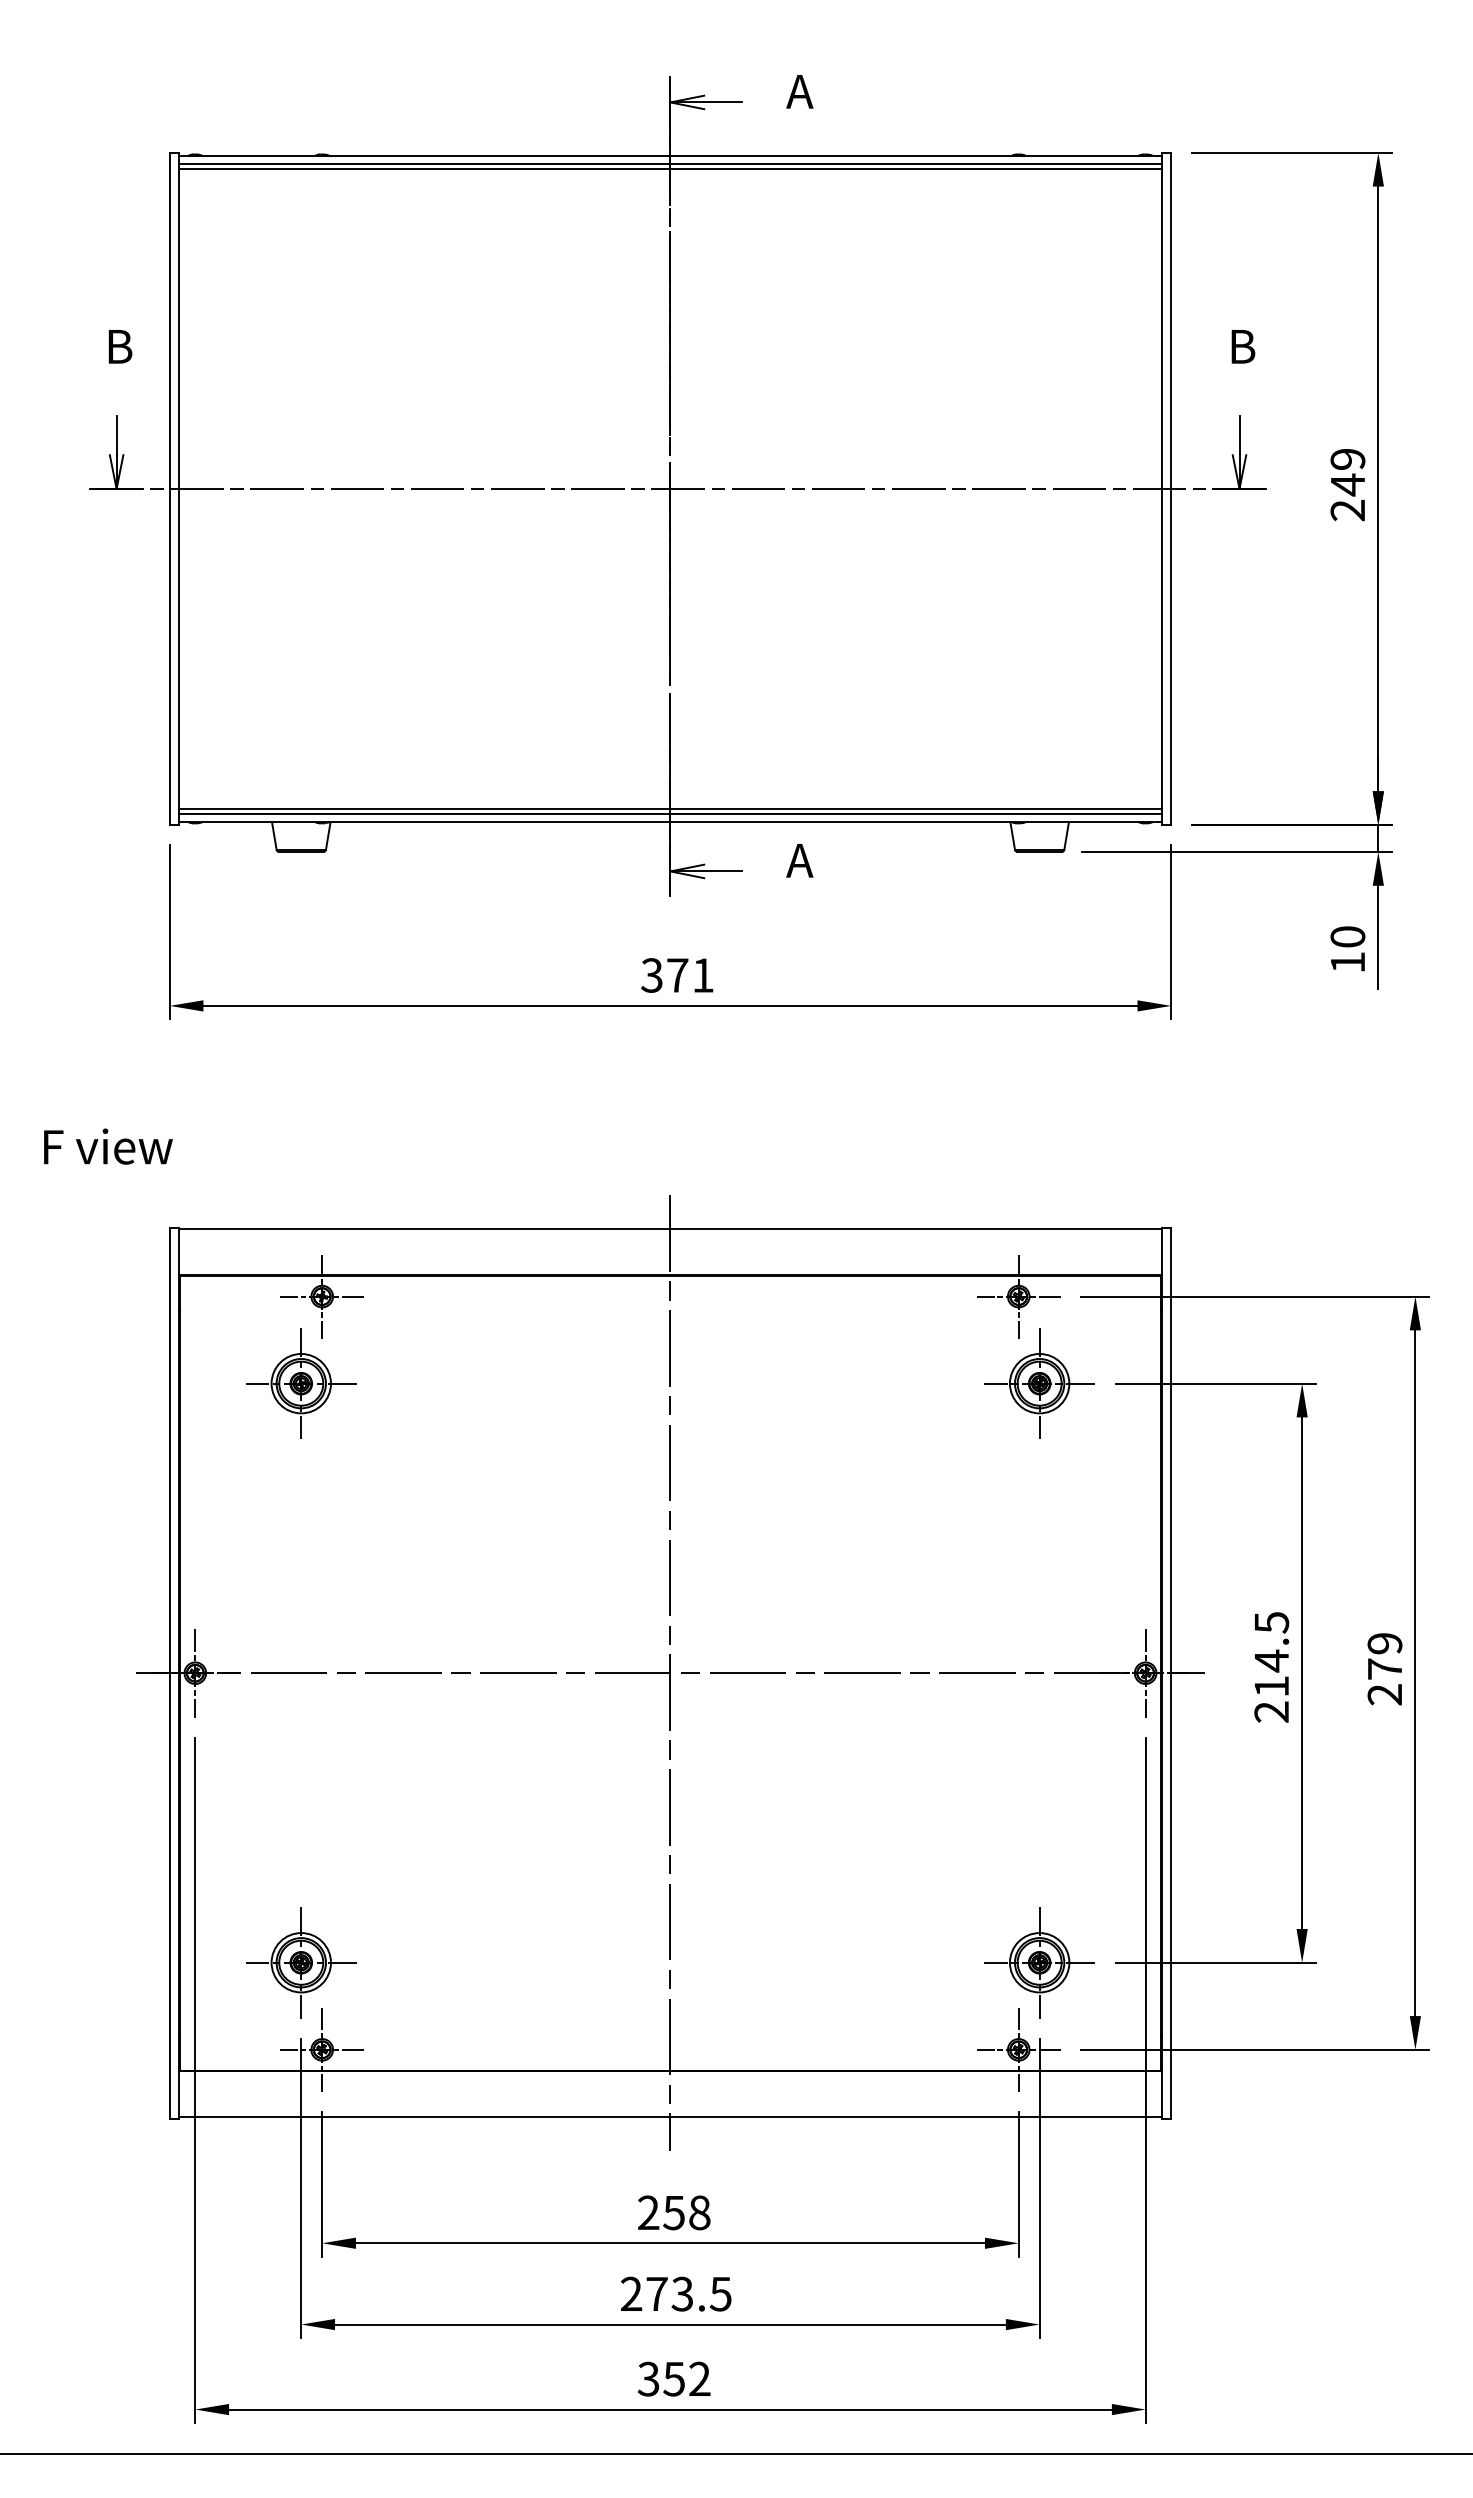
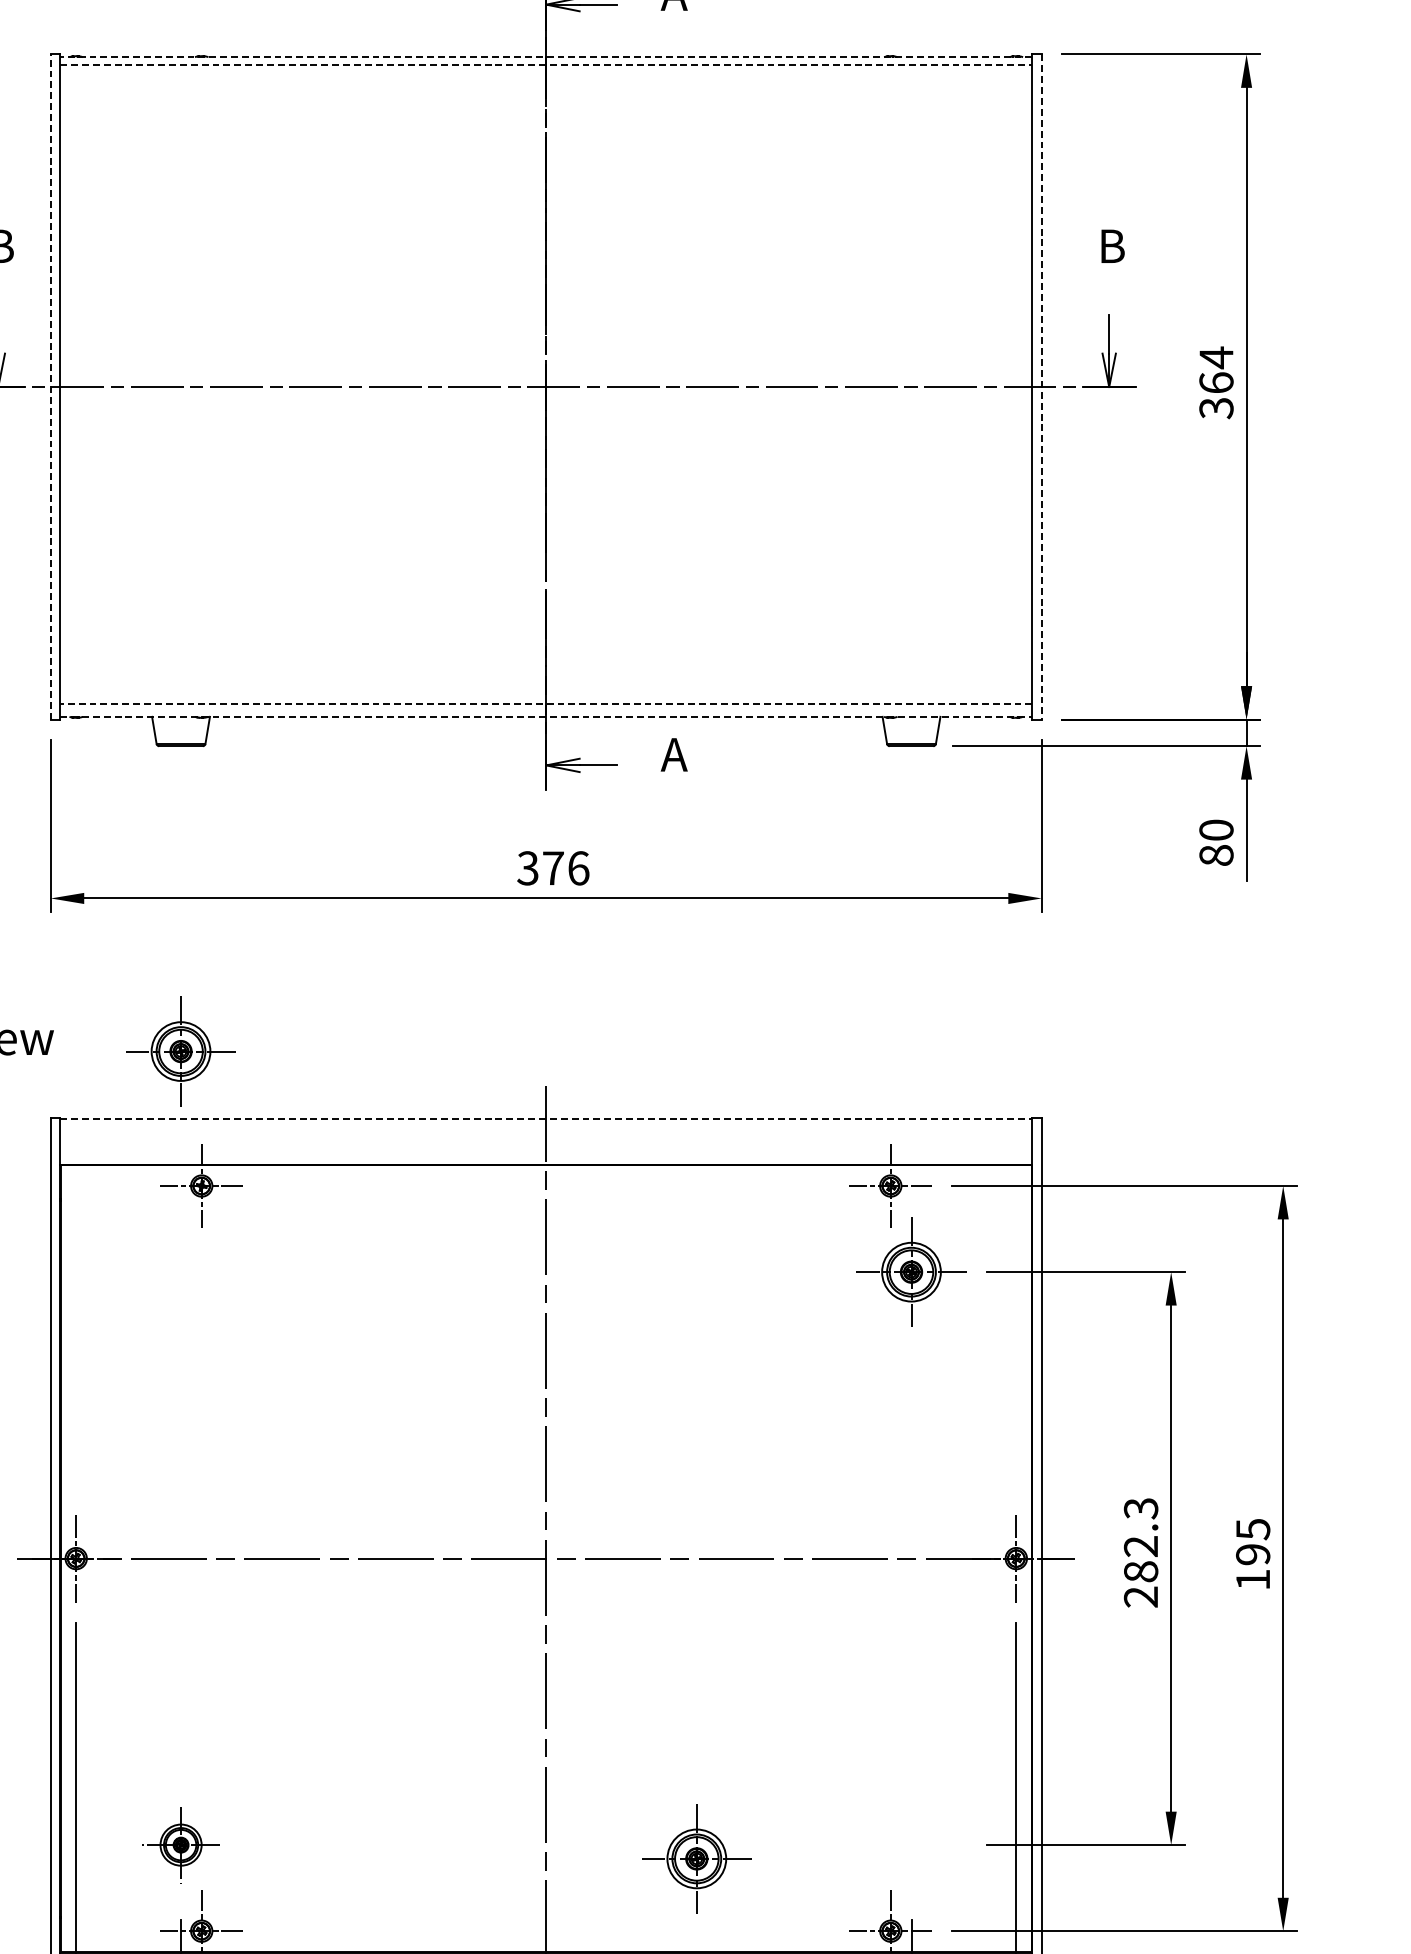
line: (669, 155) -> (545, 57), solid -> dashed
line: (670, 163) -> (546, 65), solid -> dashed
line: (670, 169) -> (546, 70), removed
text: (1347, 484) -> (1216, 382), 249 -> 364
line: (169, 488) -> (50, 386), solid -> dashed
line: (1171, 489) -> (1041, 387), solid -> dashed
line: (669, 808) -> (545, 703), solid -> dashed
line: (670, 814) -> (546, 709), removed
line: (670, 822) -> (546, 717), solid -> dashed
text: (1347, 962) -> (1216, 855), 10 -> 80
text: (703, 975) -> (578, 868), 371 -> 376
line: (670, 1229) -> (546, 1119), solid -> dashed
part: (301, 1383) -> (181, 1051), moved
text: (1271, 1654) -> (1140, 1540), 214.5 -> 282.3
text: (1384, 1669) -> (1252, 1554), 279 -> 195
part: (301, 1962) -> (181, 1844), size x0.7
part: (1039, 1962) -> (696, 1858), moved

